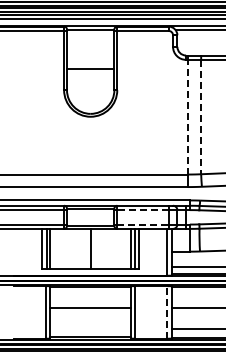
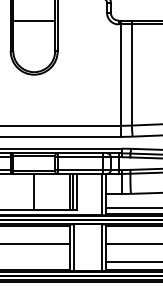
line: (90, 68) -> (34, 20), moved
line: (188, 116) -> (120, 74), dashed -> solid
line: (201, 117) -> (132, 75), dashed -> solid
line: (143, 210) -> (80, 157), dashed -> solid
line: (143, 224) -> (80, 169), dashed -> solid
line: (167, 311) -> (102, 246), dashed -> solid

